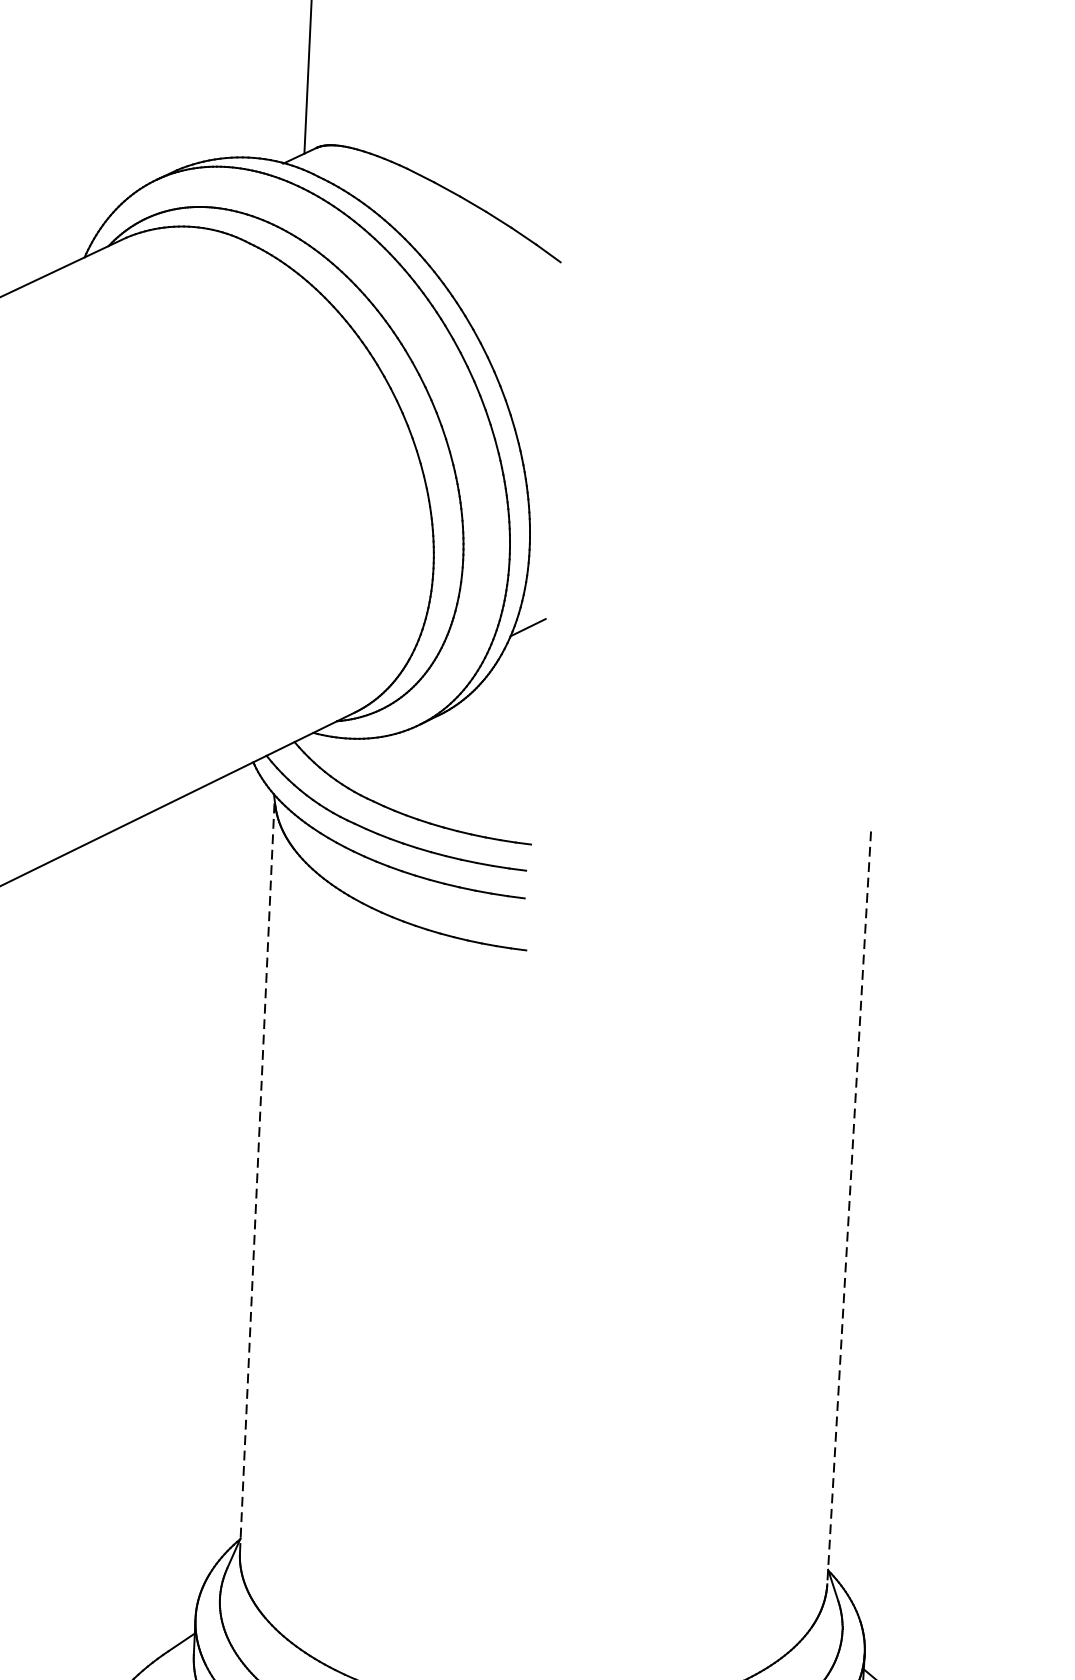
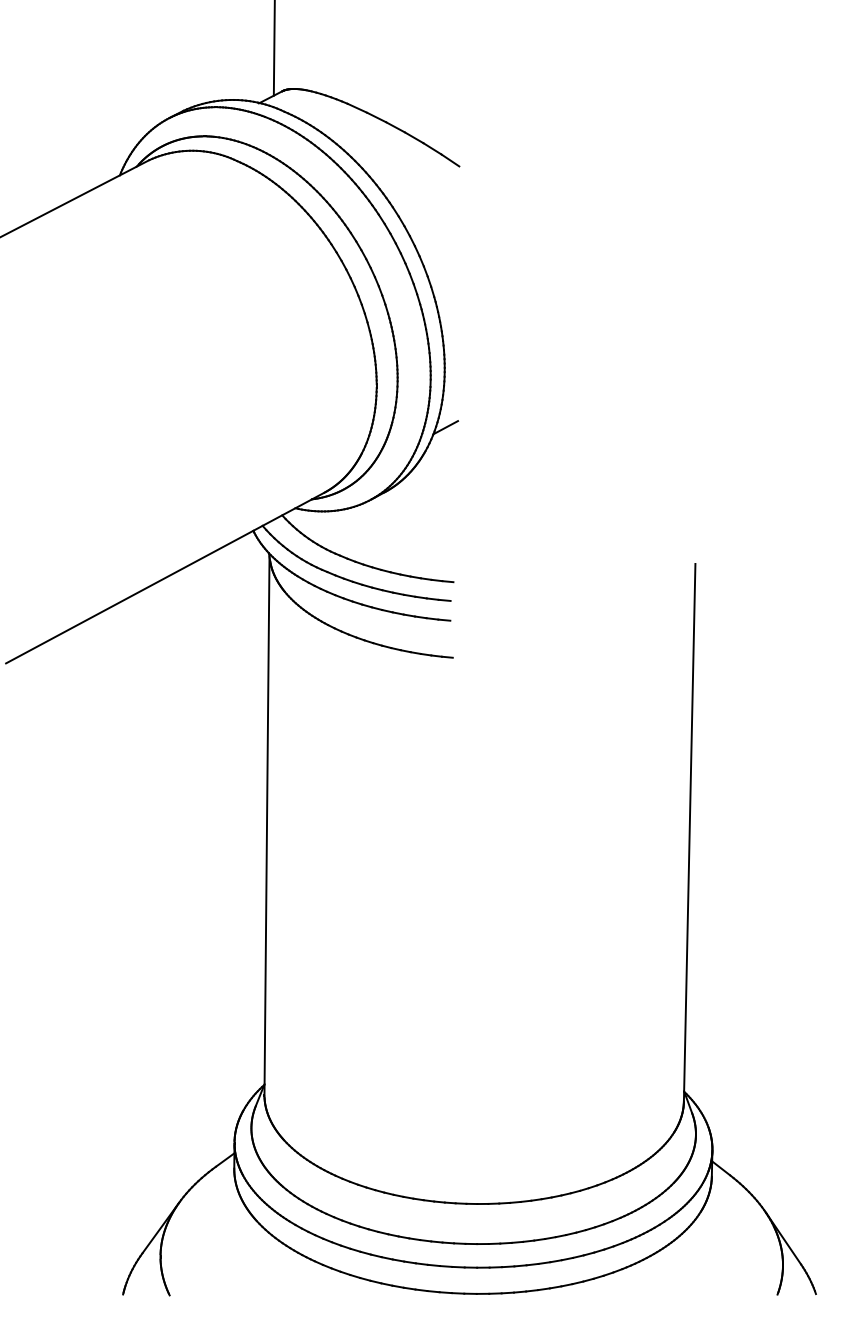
line: (258, 1175) -> (267, 825), dashed -> solid
line: (848, 1207) -> (689, 832), dashed -> solid

